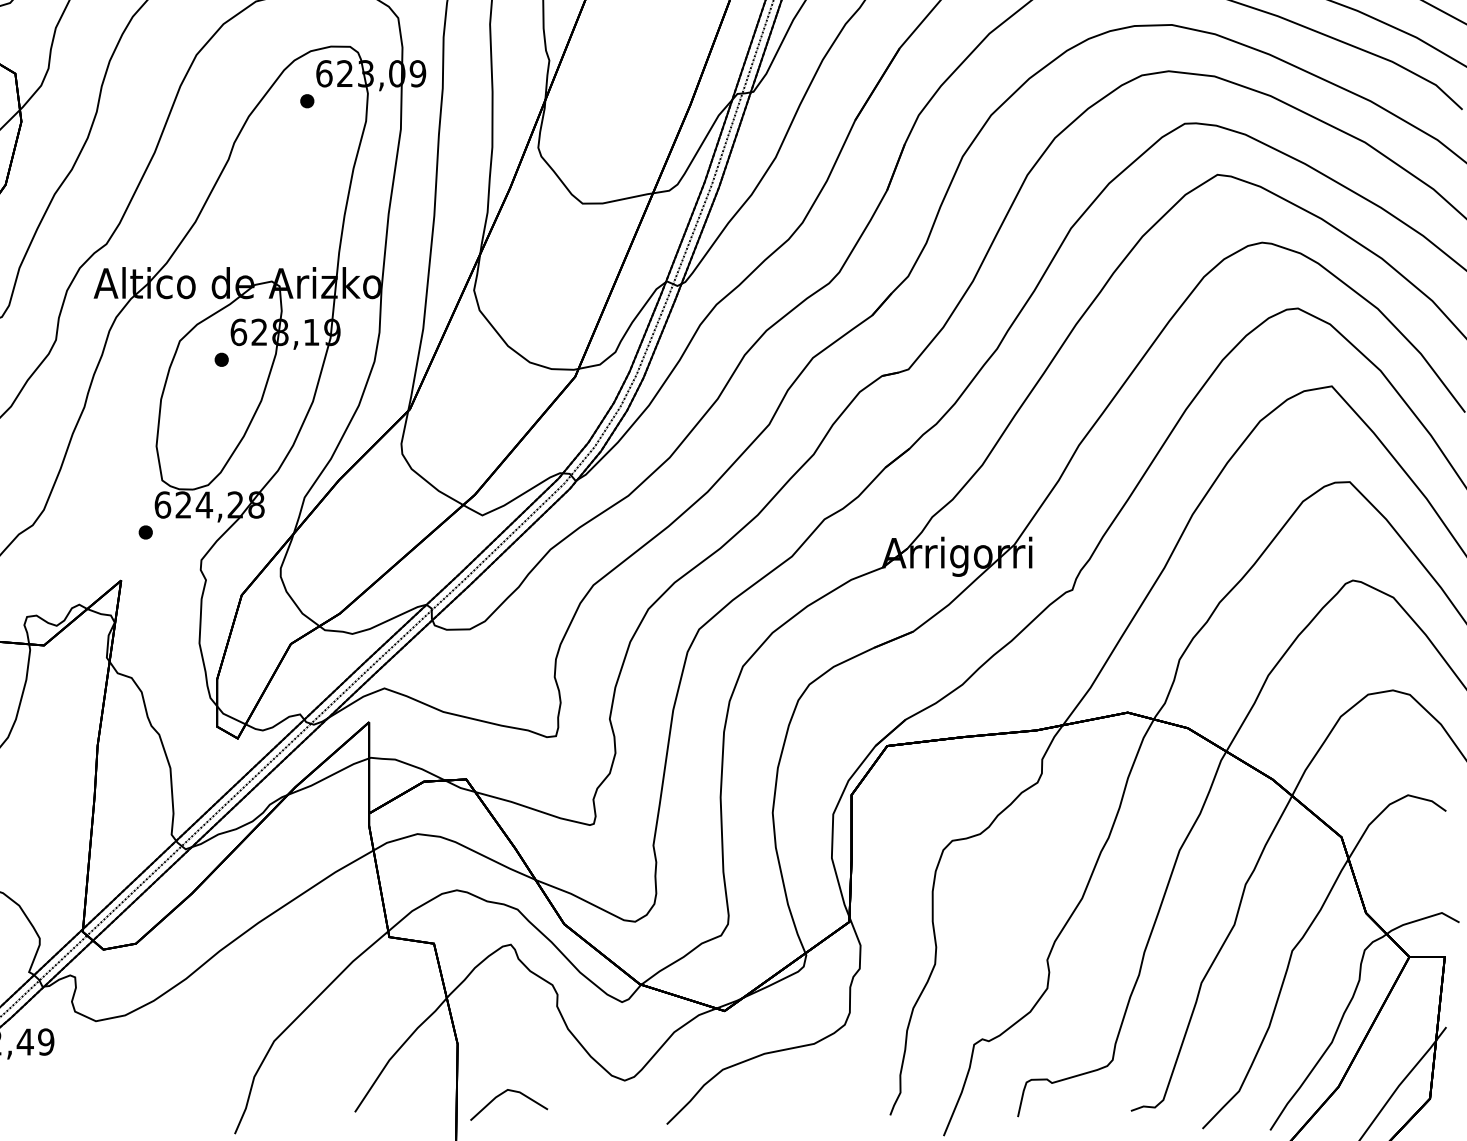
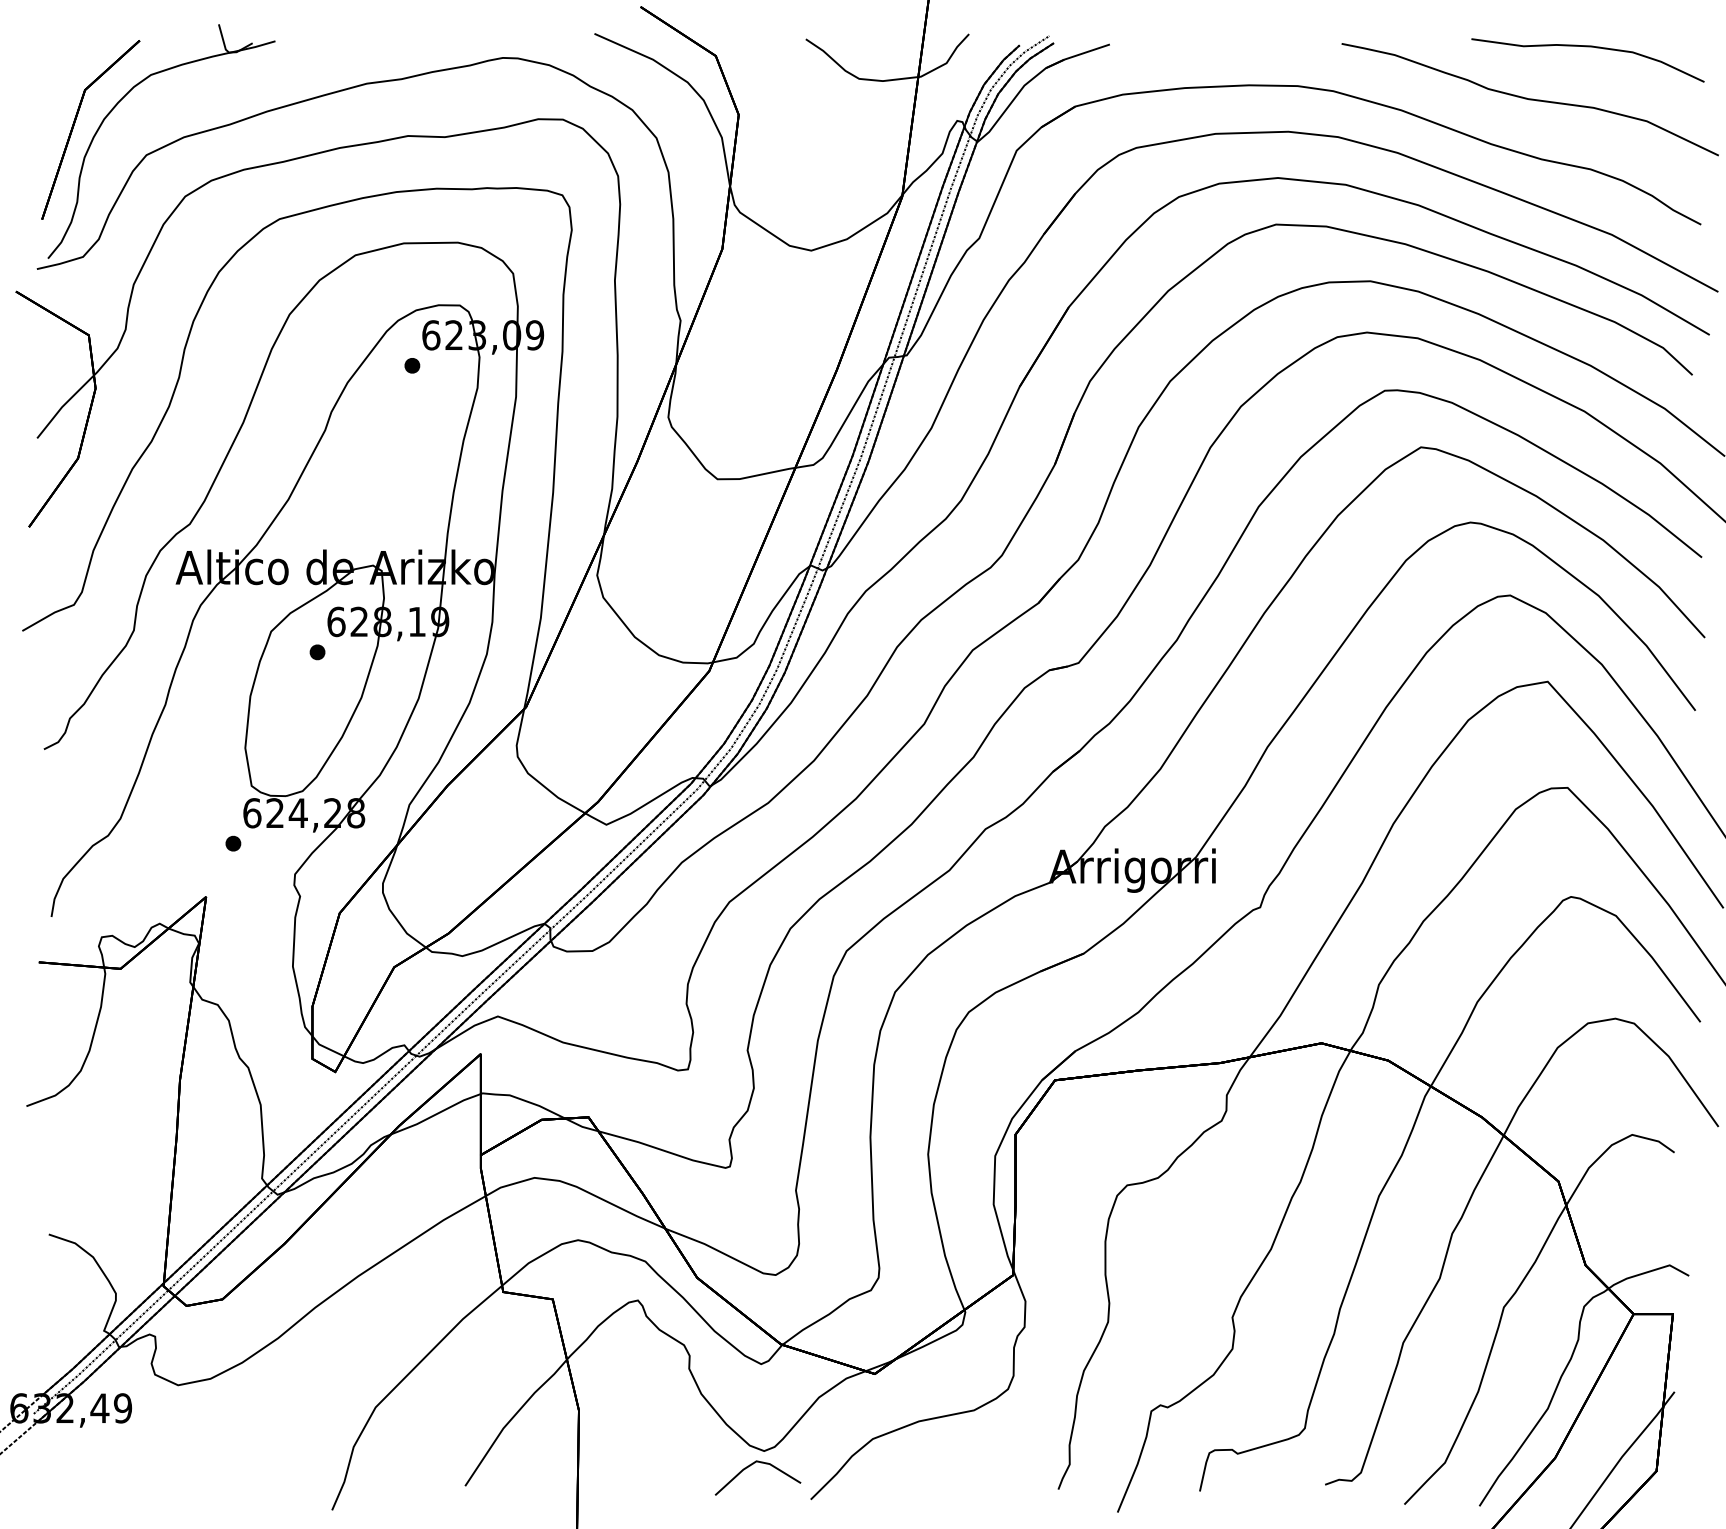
line: (502, 1094) -> (750, 1466), moved

